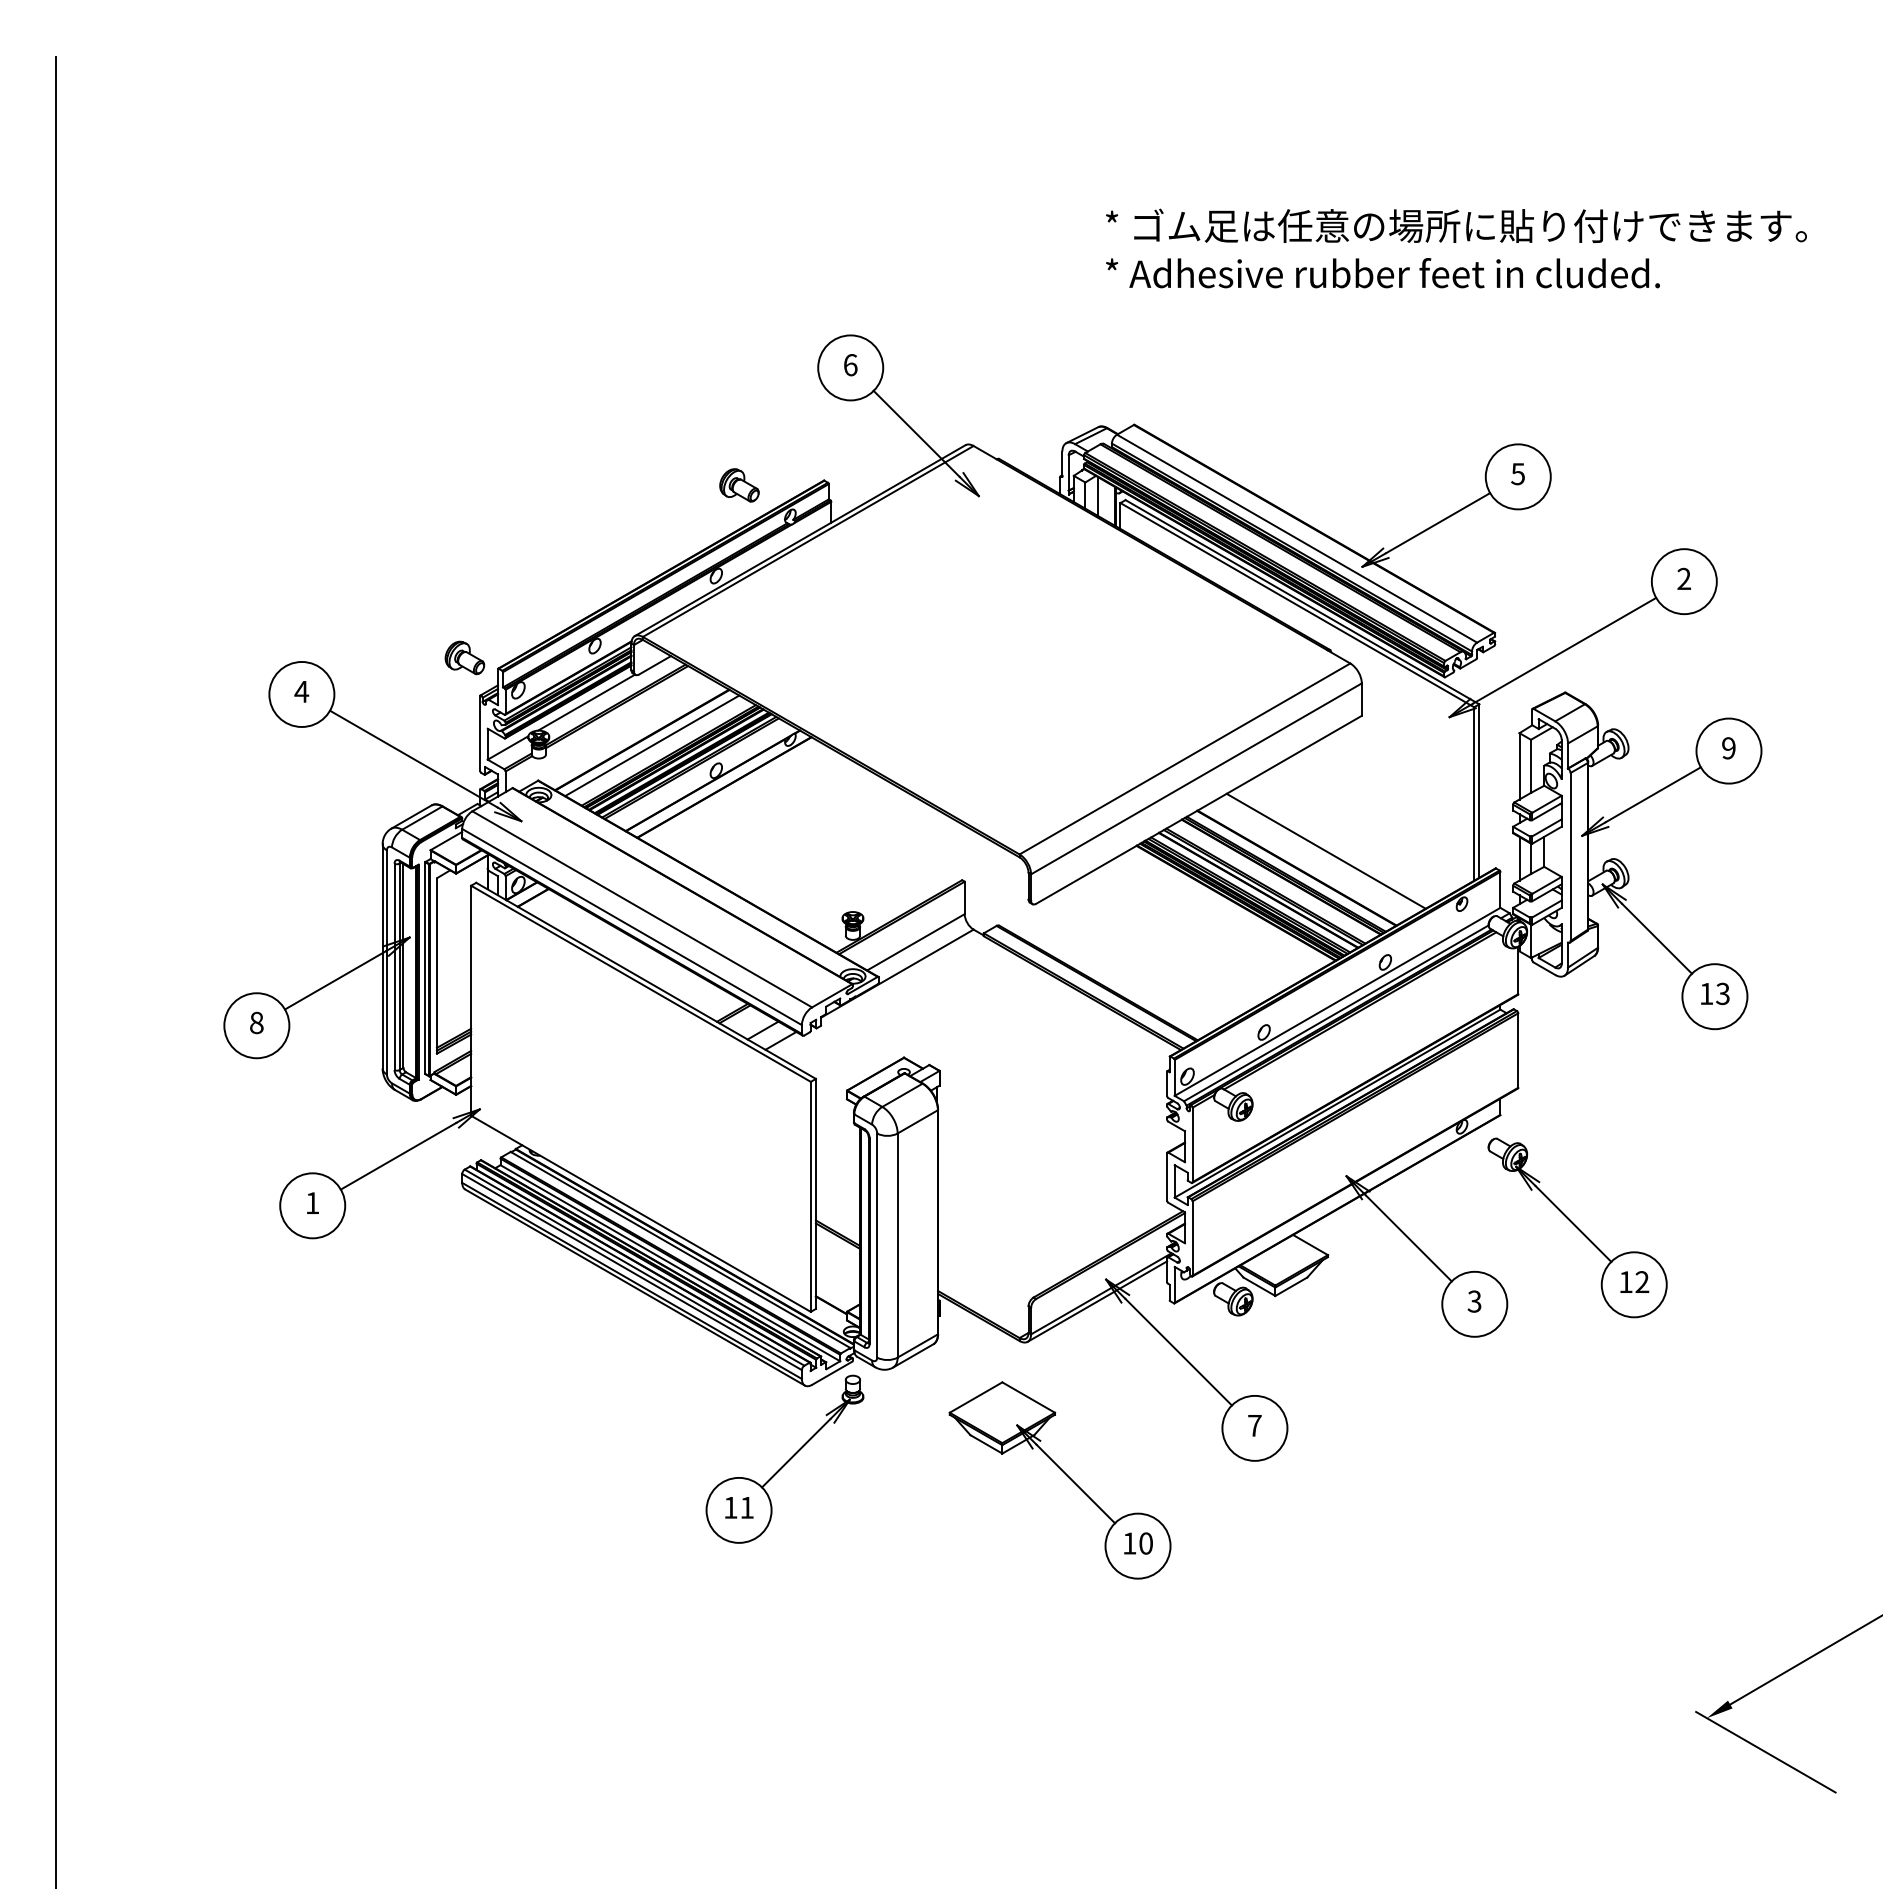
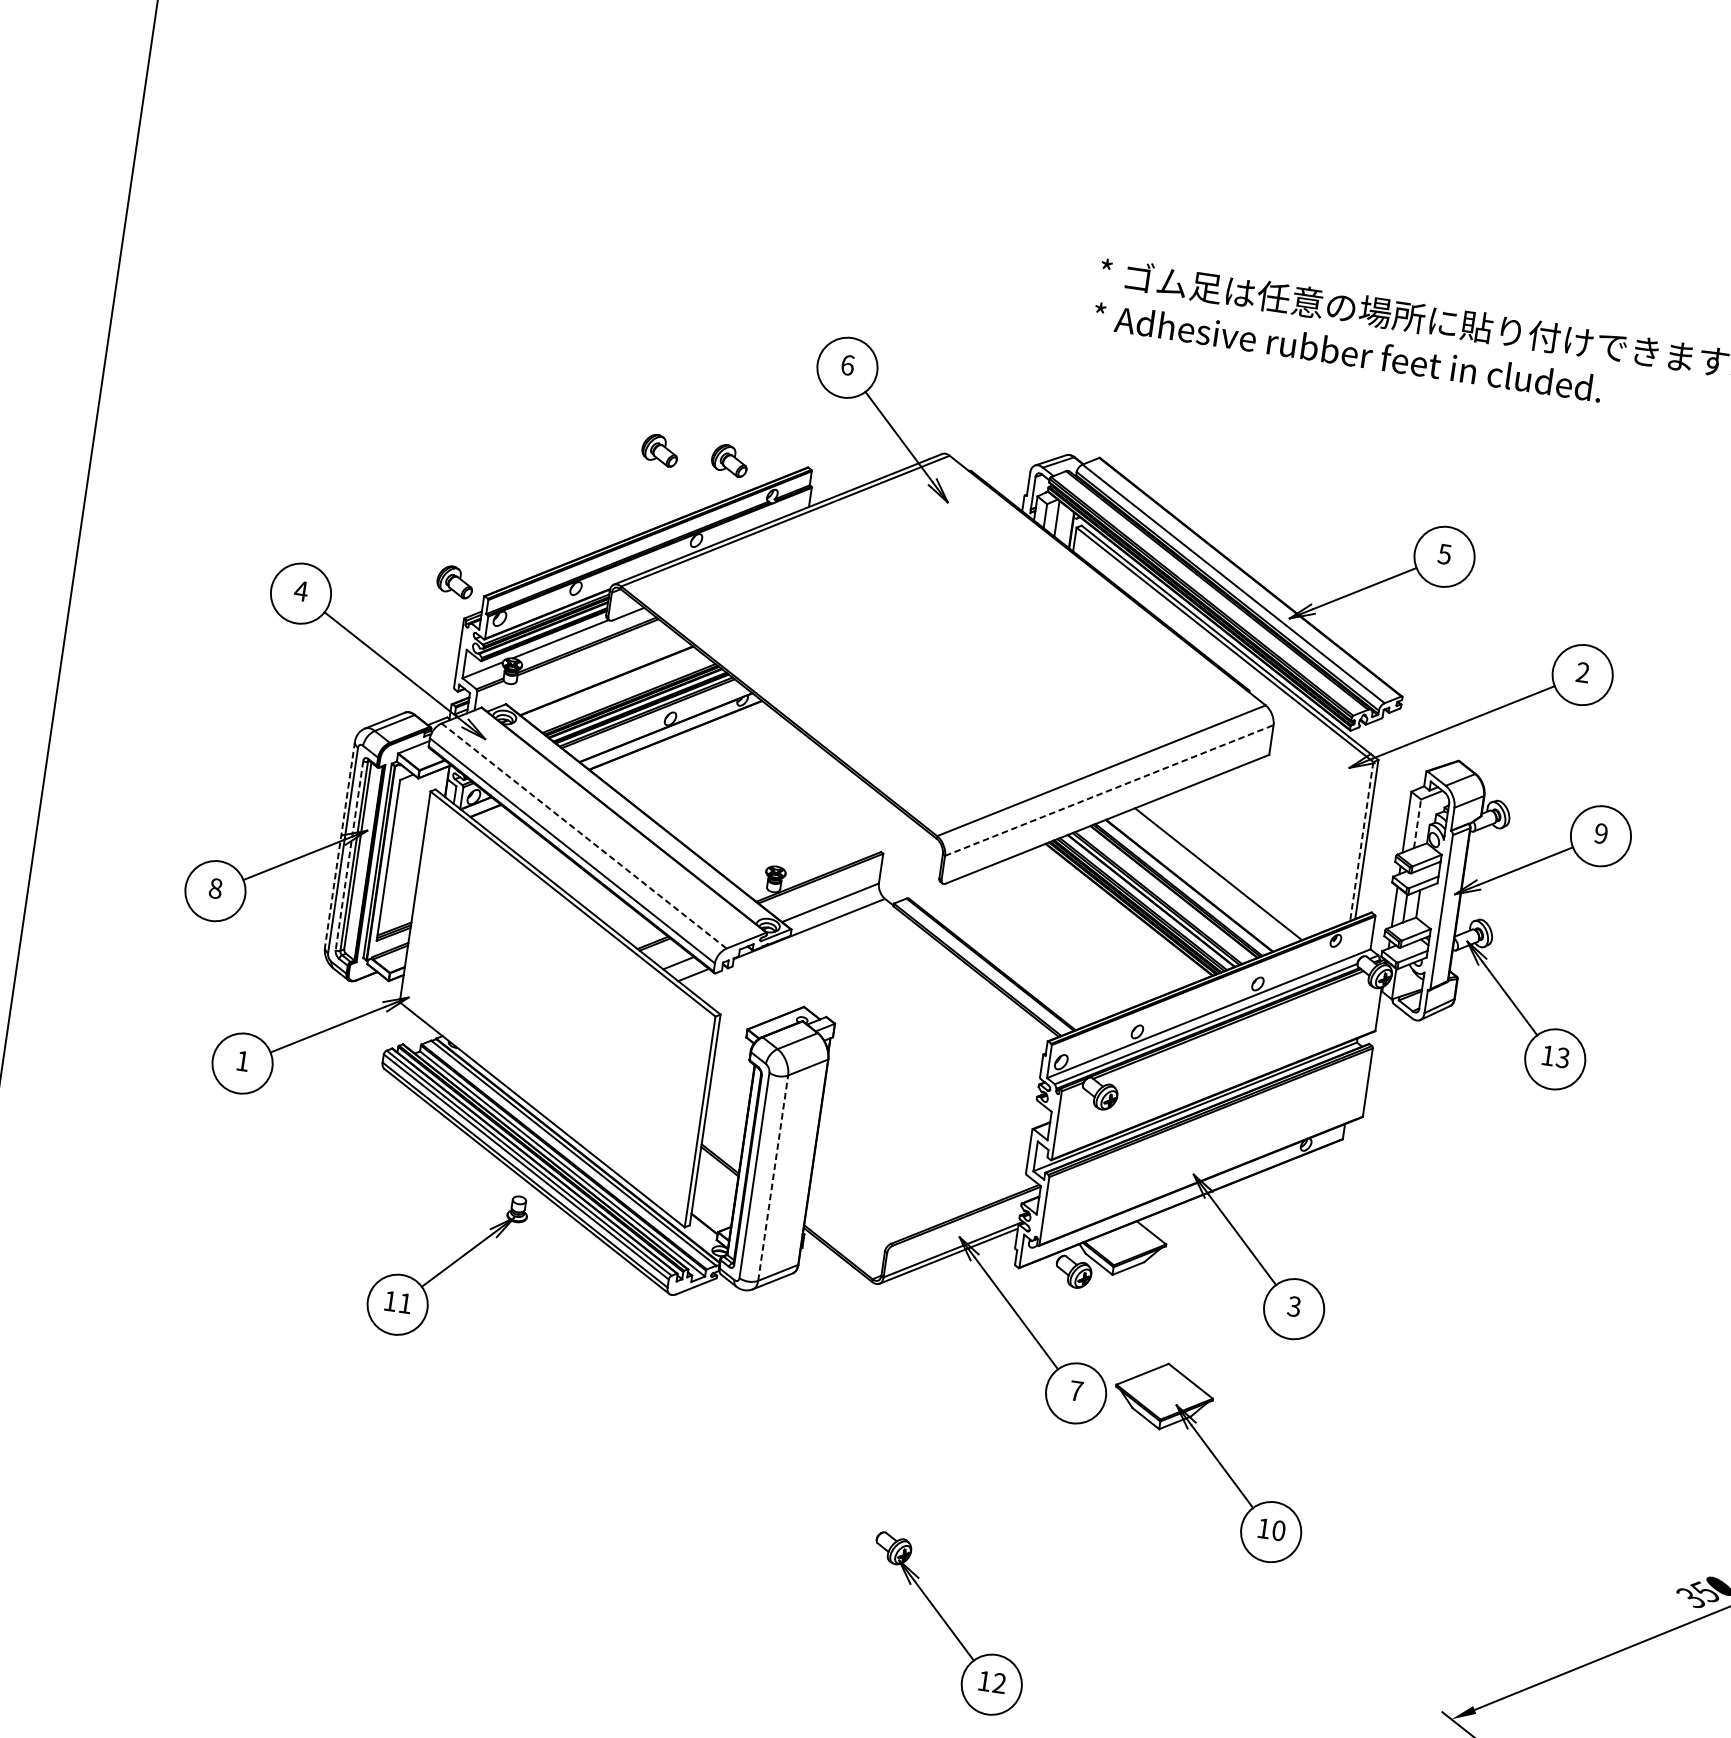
part: (663, 485) -> (660, 450), added
line: (652, 745) -> (615, 687), removed
line: (1531, 766) -> (1417, 823), solid -> dashed
line: (1196, 778) -> (1109, 790), solid -> dashed
line: (1474, 794) -> (1361, 842), solid -> dashed
line: (642, 909) -> (584, 836), solid -> dashed
line: (382, 957) -> (339, 845), solid -> dashed
line: (394, 967) -> (349, 856), solid -> dashed
part: (1577, 1227) -> (947, 1624), moved
line: (897, 1245) -> (773, 1178), solid -> dashed
part: (784, 1458) -> (446, 1263), moved
part: (1064, 1474) -> (1213, 1456), moved

